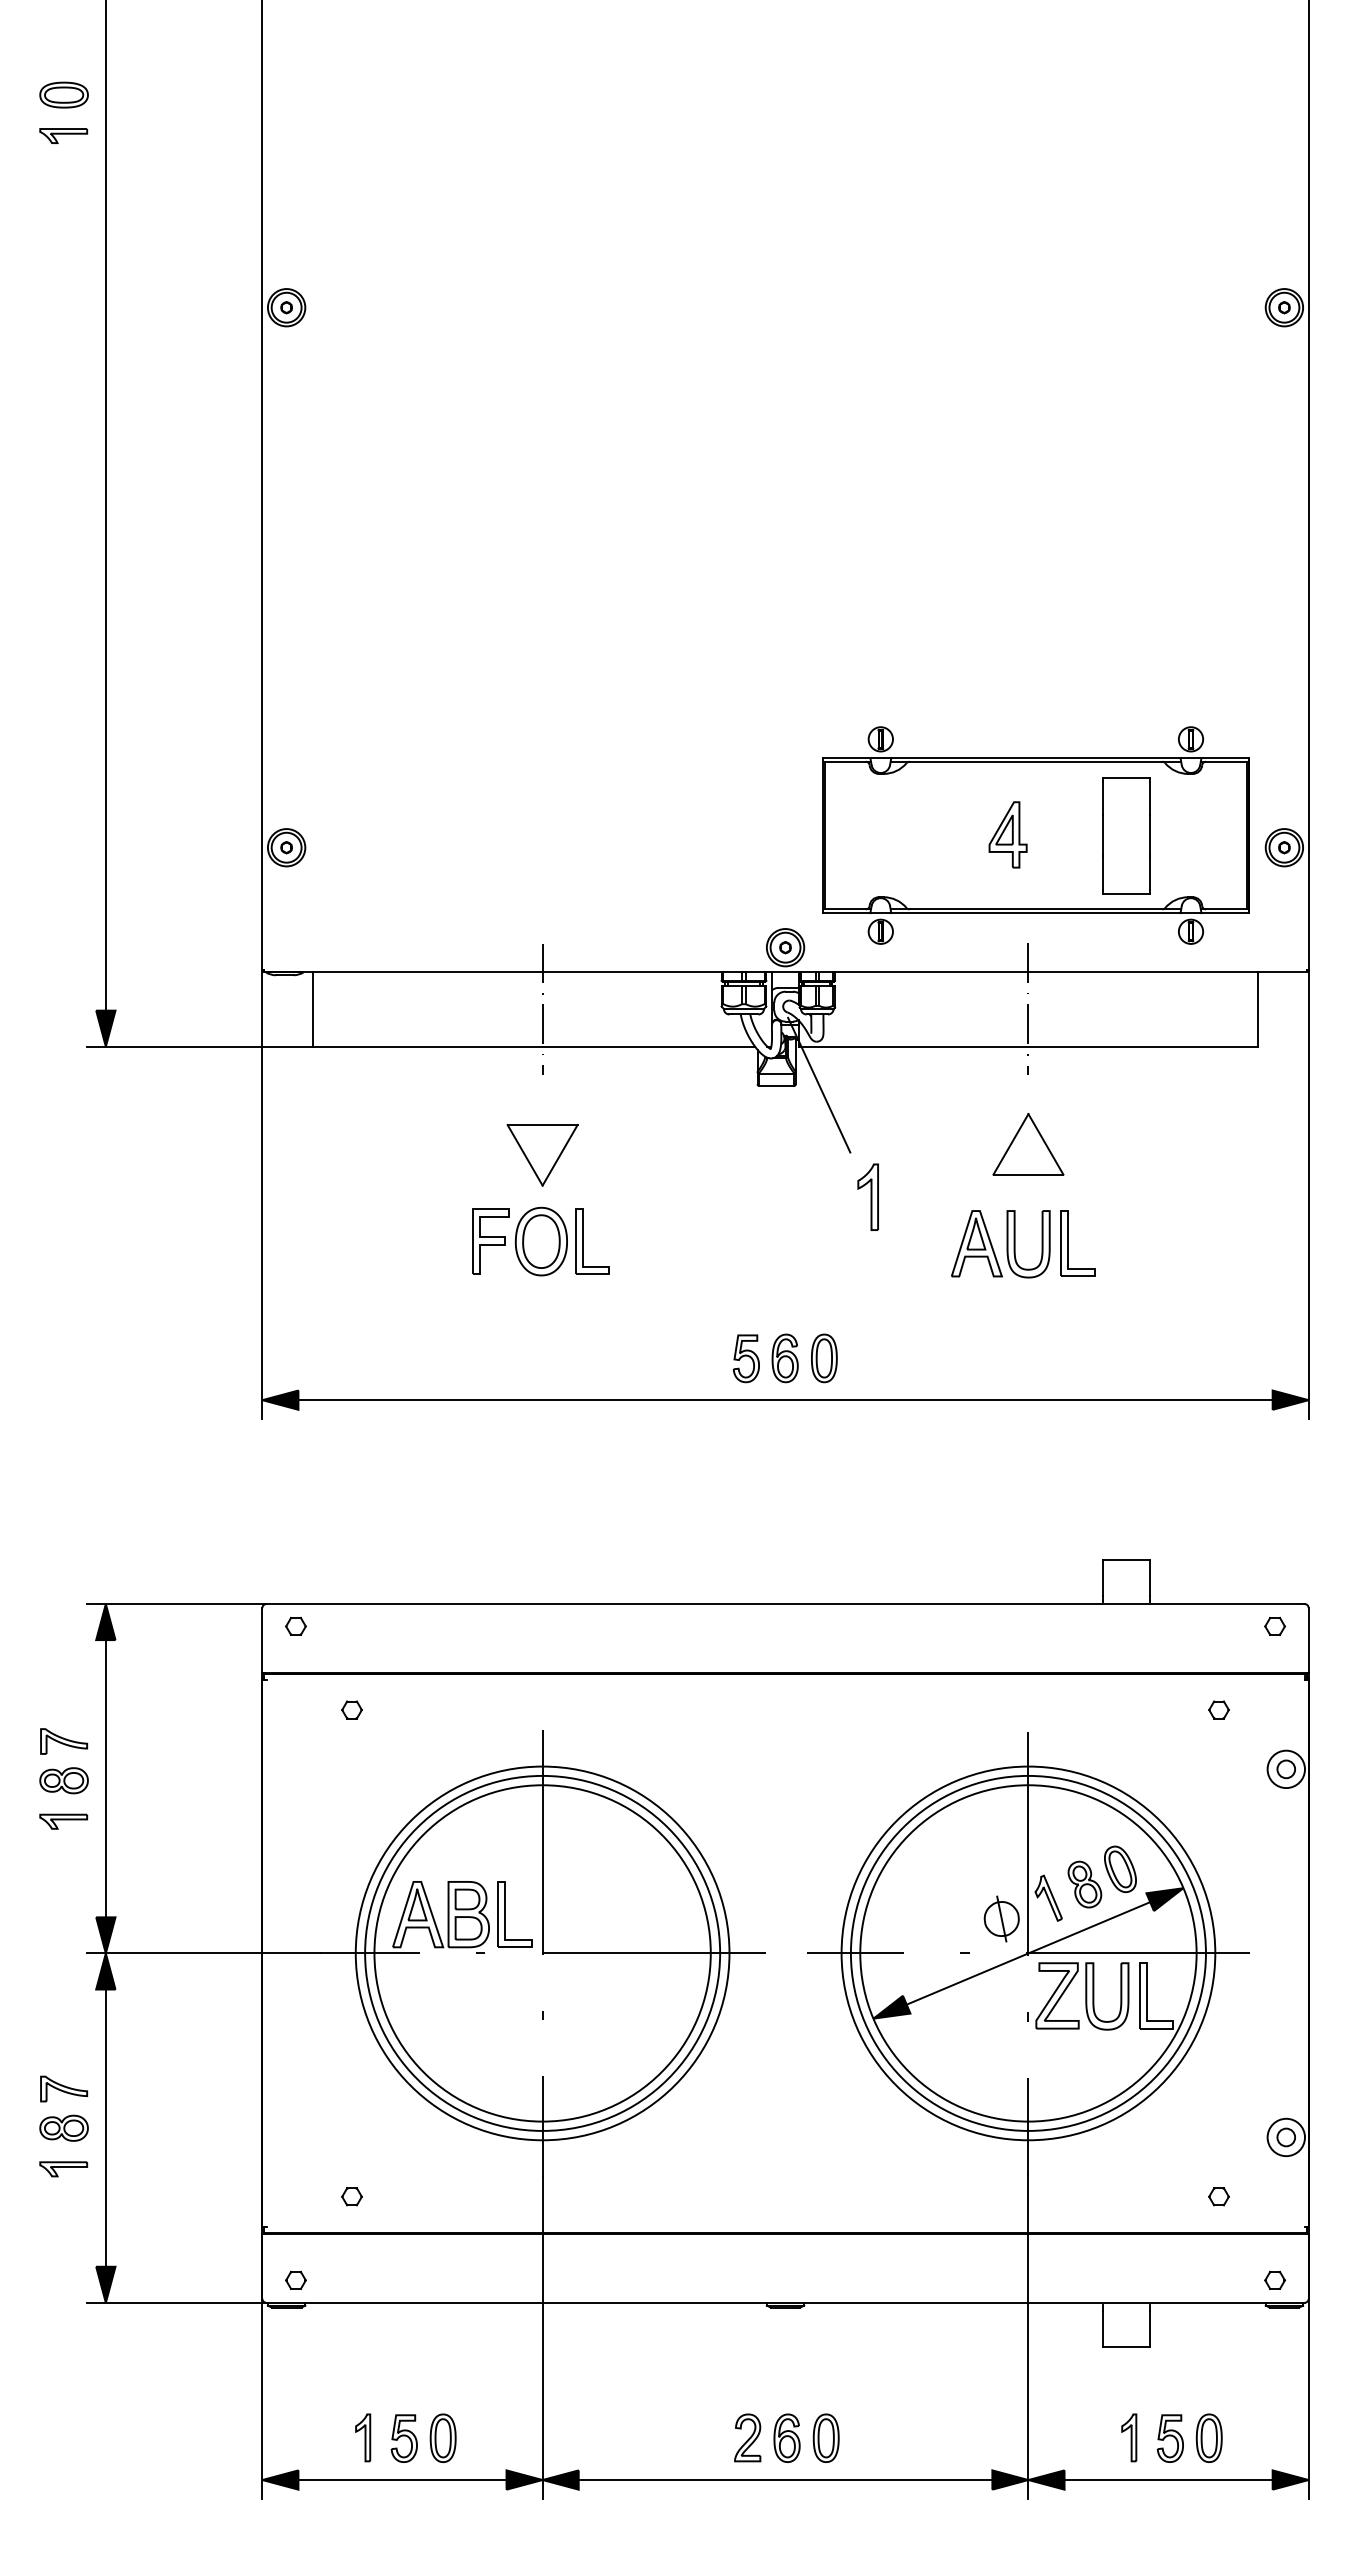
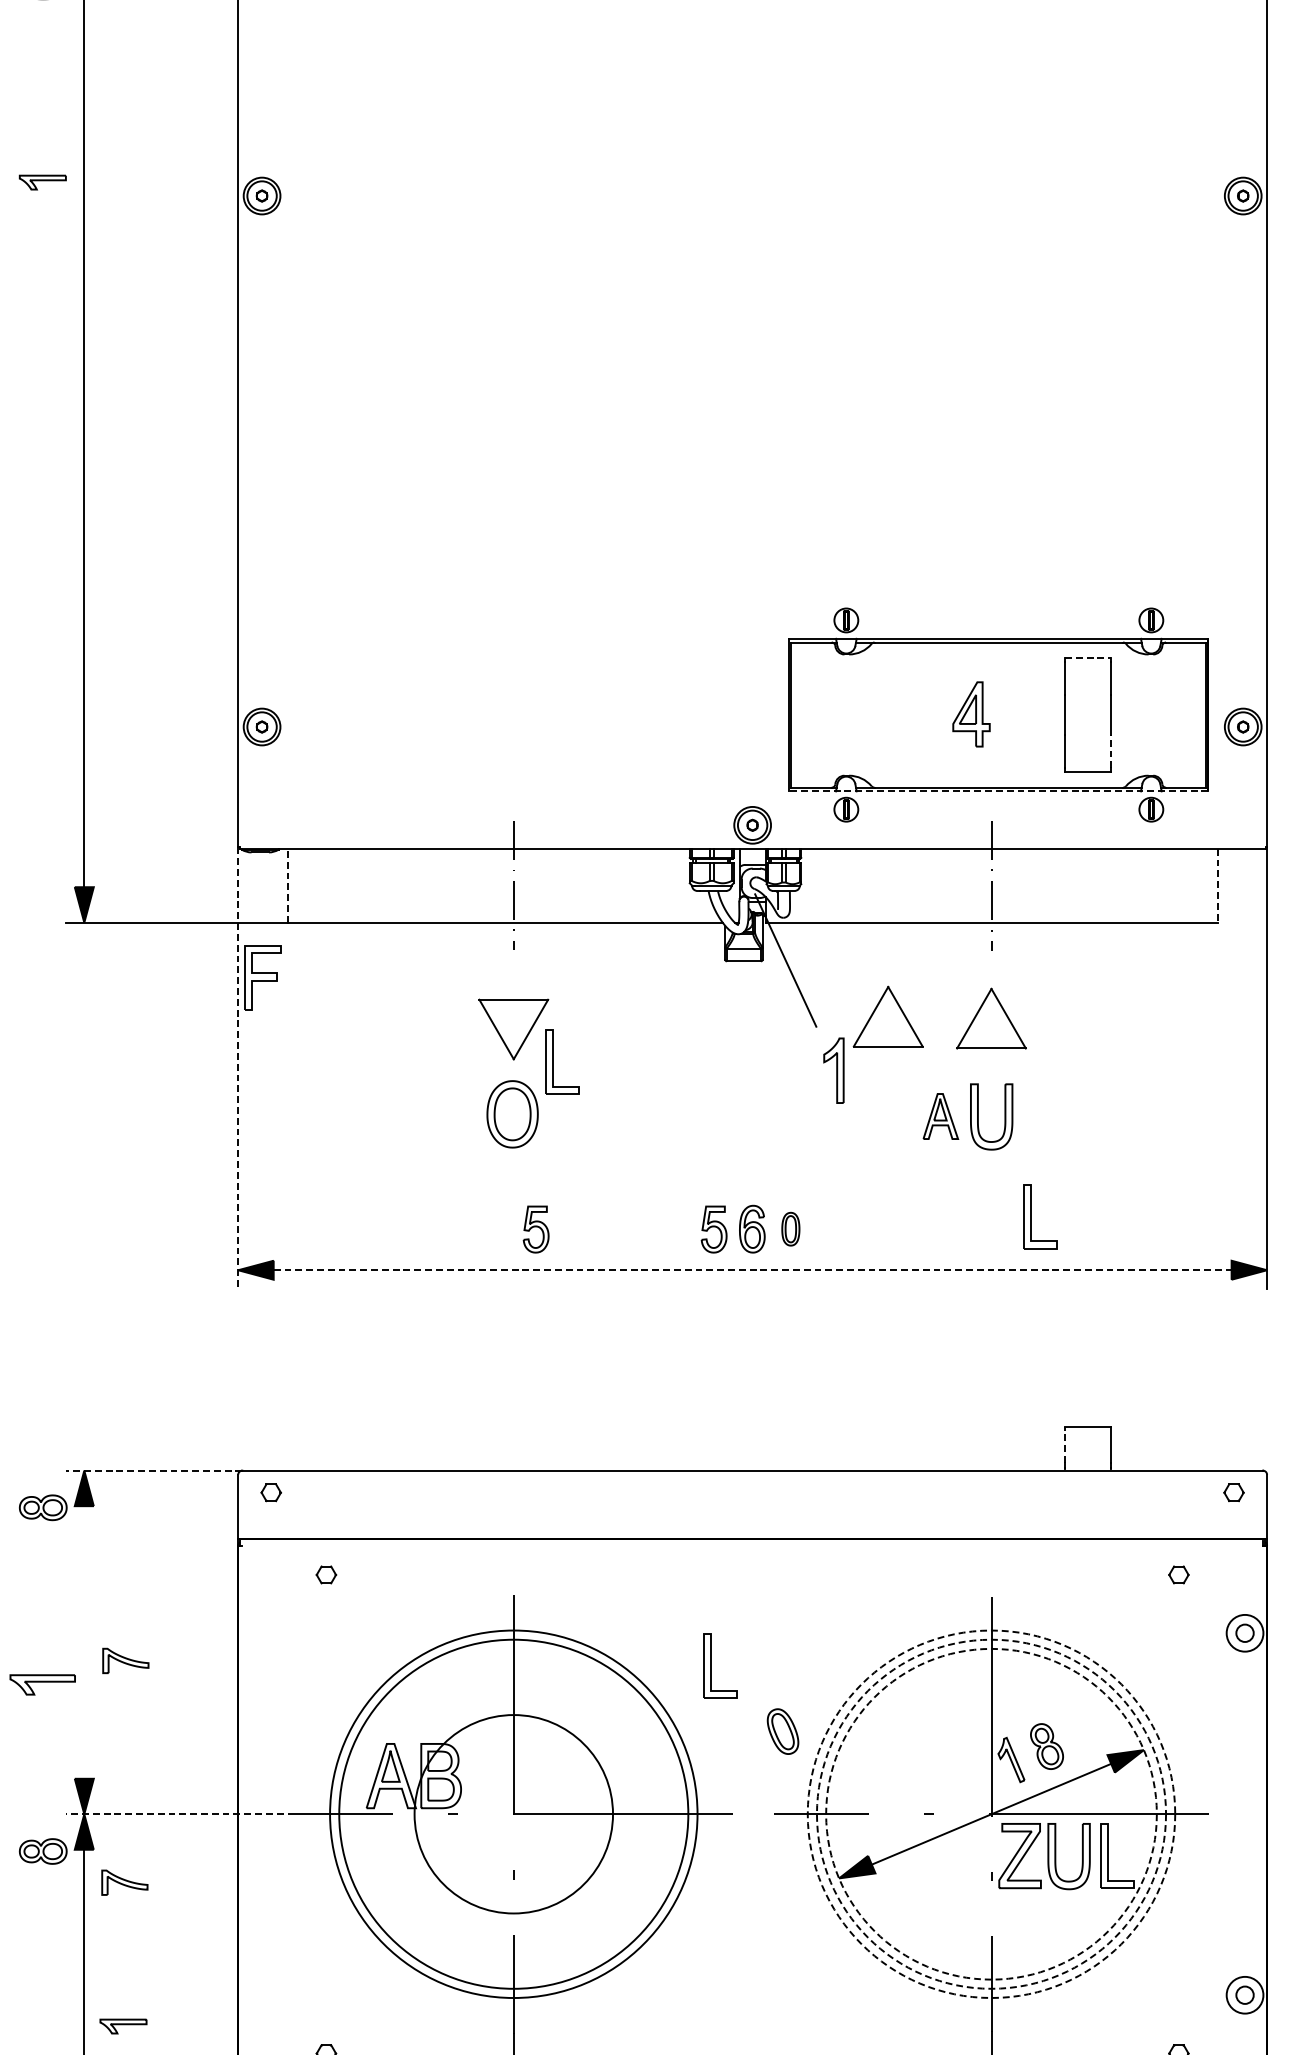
part: (63, 135) -> (42, 182), moved
line: (1127, 777) -> (1088, 657), solid -> dashed
line: (1149, 872) -> (1110, 751), solid -> dashed
line: (1035, 913) -> (998, 791), solid -> dashed
line: (312, 1009) -> (287, 886), solid -> dashed
line: (1258, 1009) -> (1217, 886), solid -> dashed
part: (923, 1142) -> (888, 1016), added
line: (262, 1194) -> (238, 1068), solid -> dashed
part: (490, 1241) -> (262, 977), moved
part: (583, 1241) -> (553, 1062), moved
part: (976, 1243) -> (940, 1116), size x0.7
part: (1068, 1243) -> (1030, 1216), moved
part: (564, 1358) -> (535, 1229), added
part: (824, 1358) -> (790, 1229), size x0.7
line: (786, 1400) -> (753, 1270), solid -> dashed
line: (1103, 1577) -> (1065, 1444), solid -> dashed
line: (176, 1604) -> (153, 1471), solid -> dashed
part: (64, 1741) -> (126, 1660), moved
line: (105, 1778) -> (83, 1642), removed
part: (63, 1780) -> (42, 1507), moved
part: (63, 1821) -> (42, 1684), size x1.4
part: (1120, 1869) -> (783, 1731), moved
part: (505, 1914) -> (711, 1665), moved
part: (1001, 1918) -> (965, 1779), removed
circle: (1027, 1952) -> (990, 1813), solid -> dashed
line: (202, 1953) -> (179, 1814), solid -> dashed
circle: (542, 1953) -> (513, 1814), size x0.6
circle: (1028, 1953) -> (991, 1814), solid -> dashed
circle: (1028, 1953) -> (991, 1814), solid -> dashed
part: (64, 2088) -> (125, 1882), moved
part: (63, 2127) -> (42, 1850), moved
part: (63, 2169) -> (123, 2026), moved

